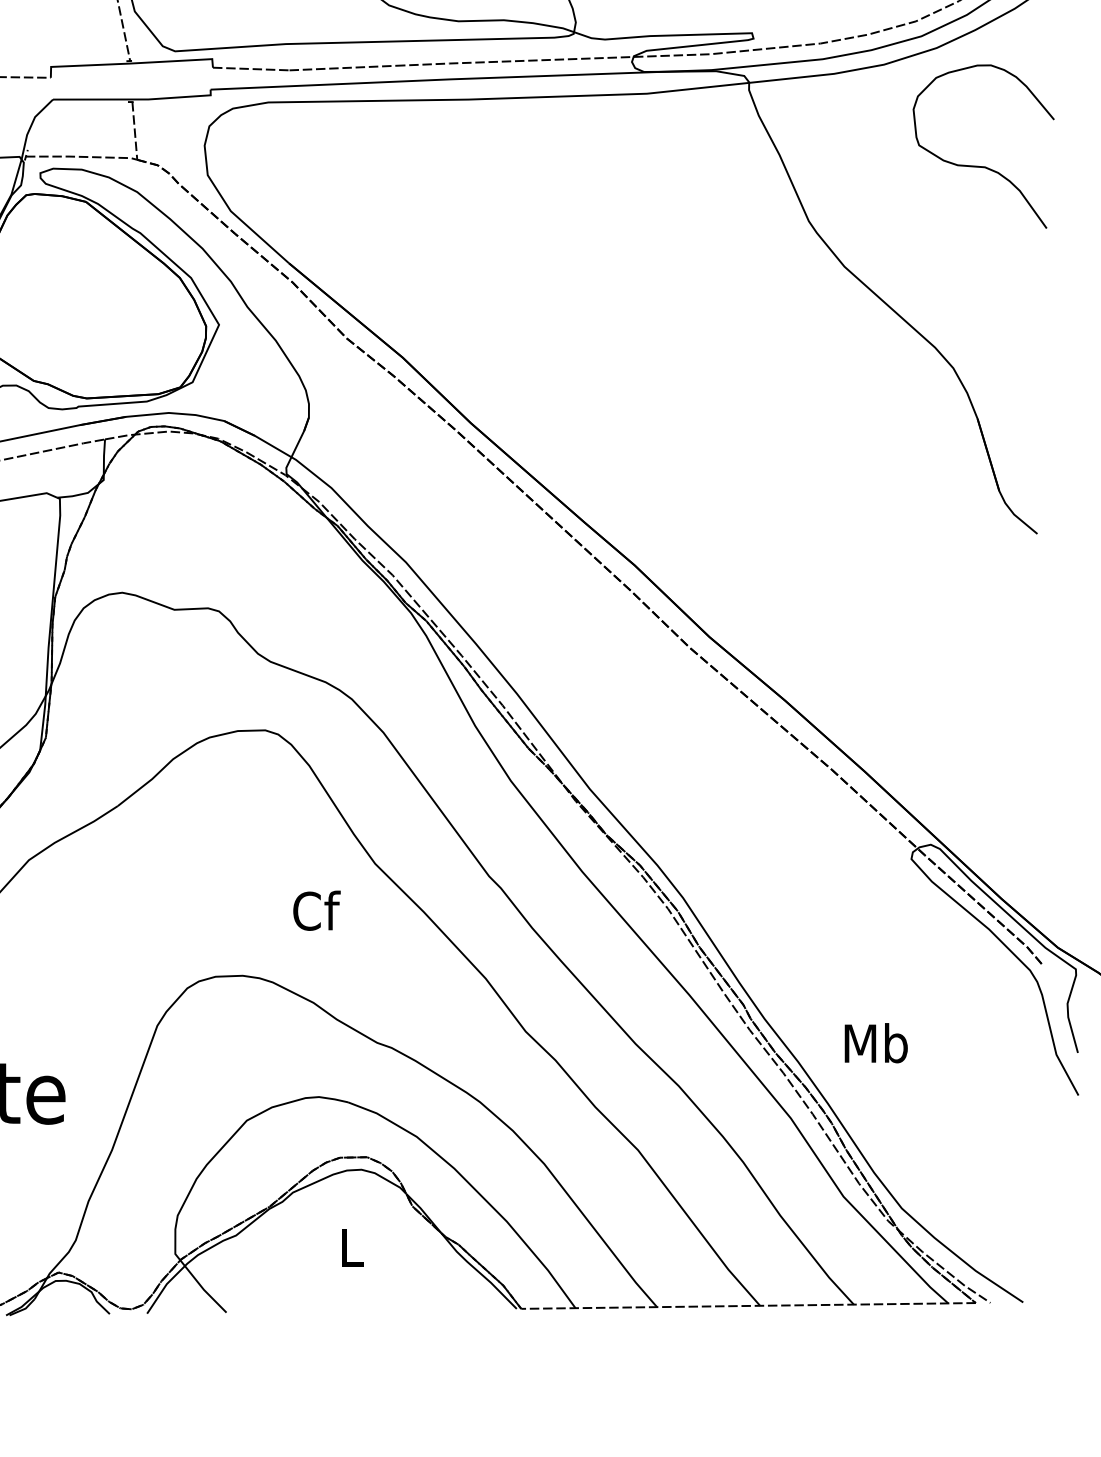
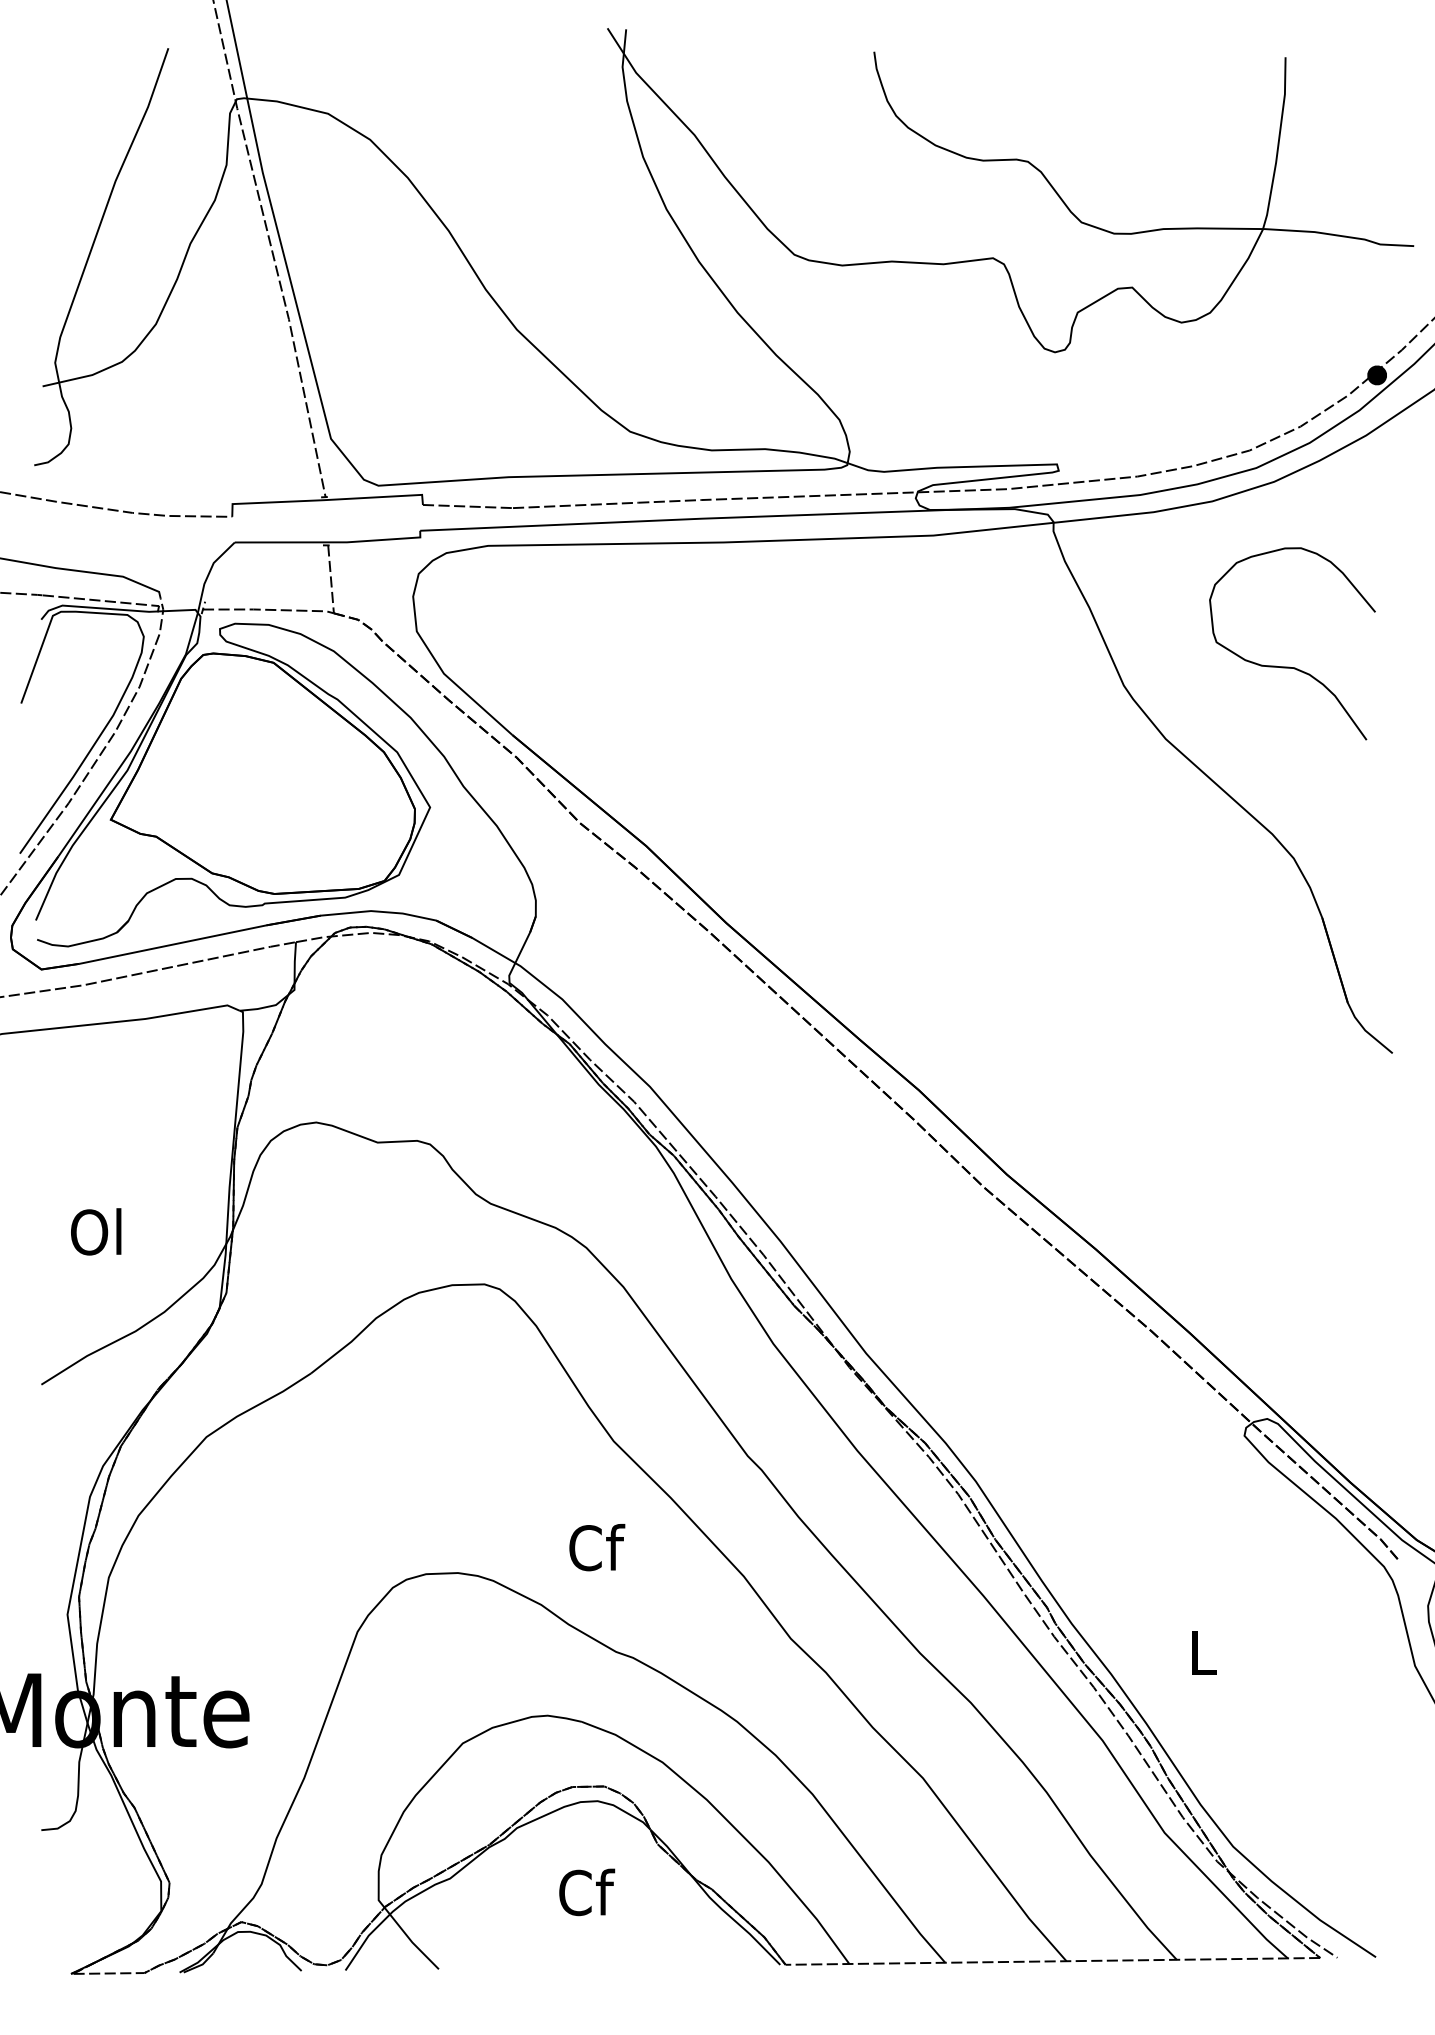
curve: (981, 165) -> (1289, 666), moved
text: (317, 910) -> (597, 1547), moved
text: (876, 1042) -> (1203, 1651), Mb -> L
text: (352, 1247) -> (587, 1892), L -> Cf

